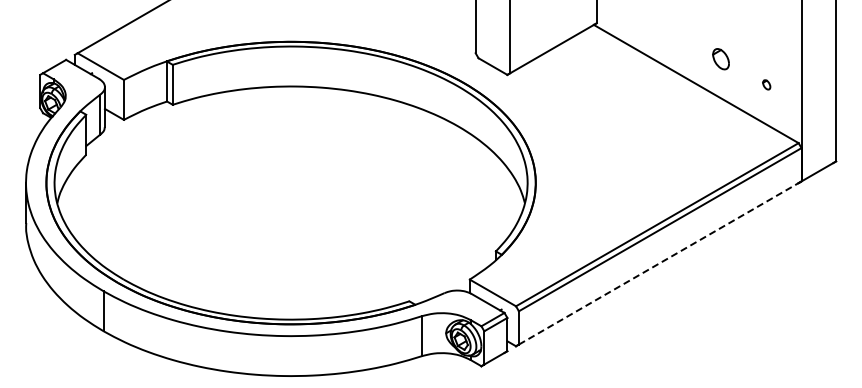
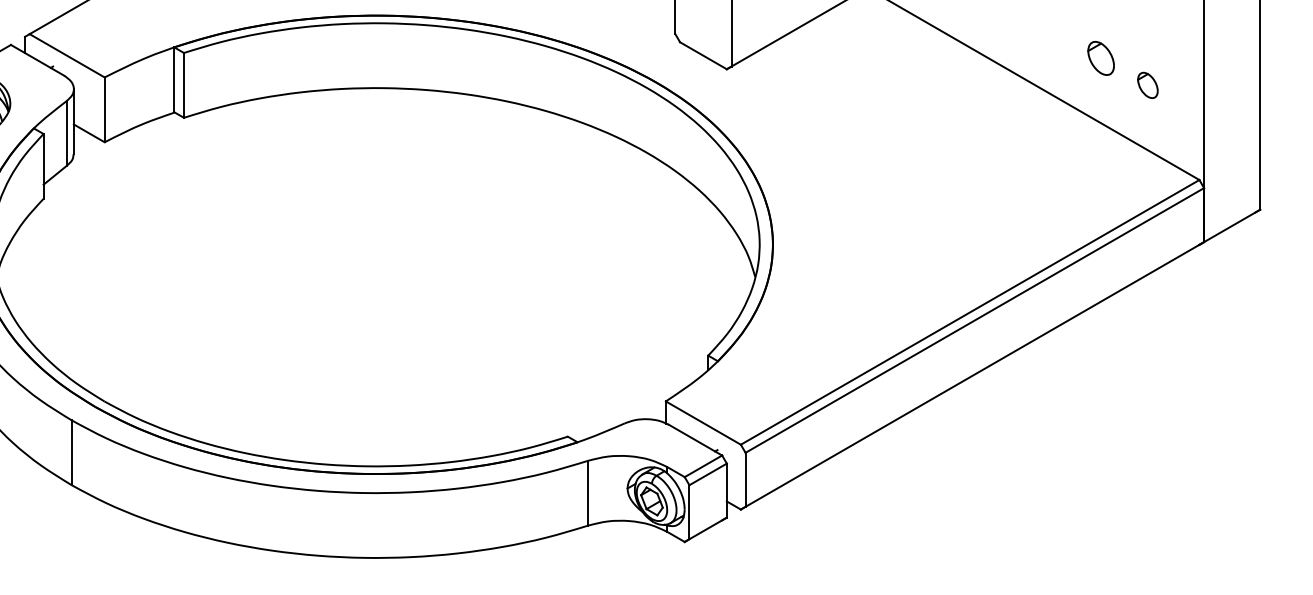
part: (720, 59) -> (1100, 58), moved
part: (766, 84) -> (1147, 84), size x1.67
line: (660, 262) -> (975, 373), dashed -> solid

